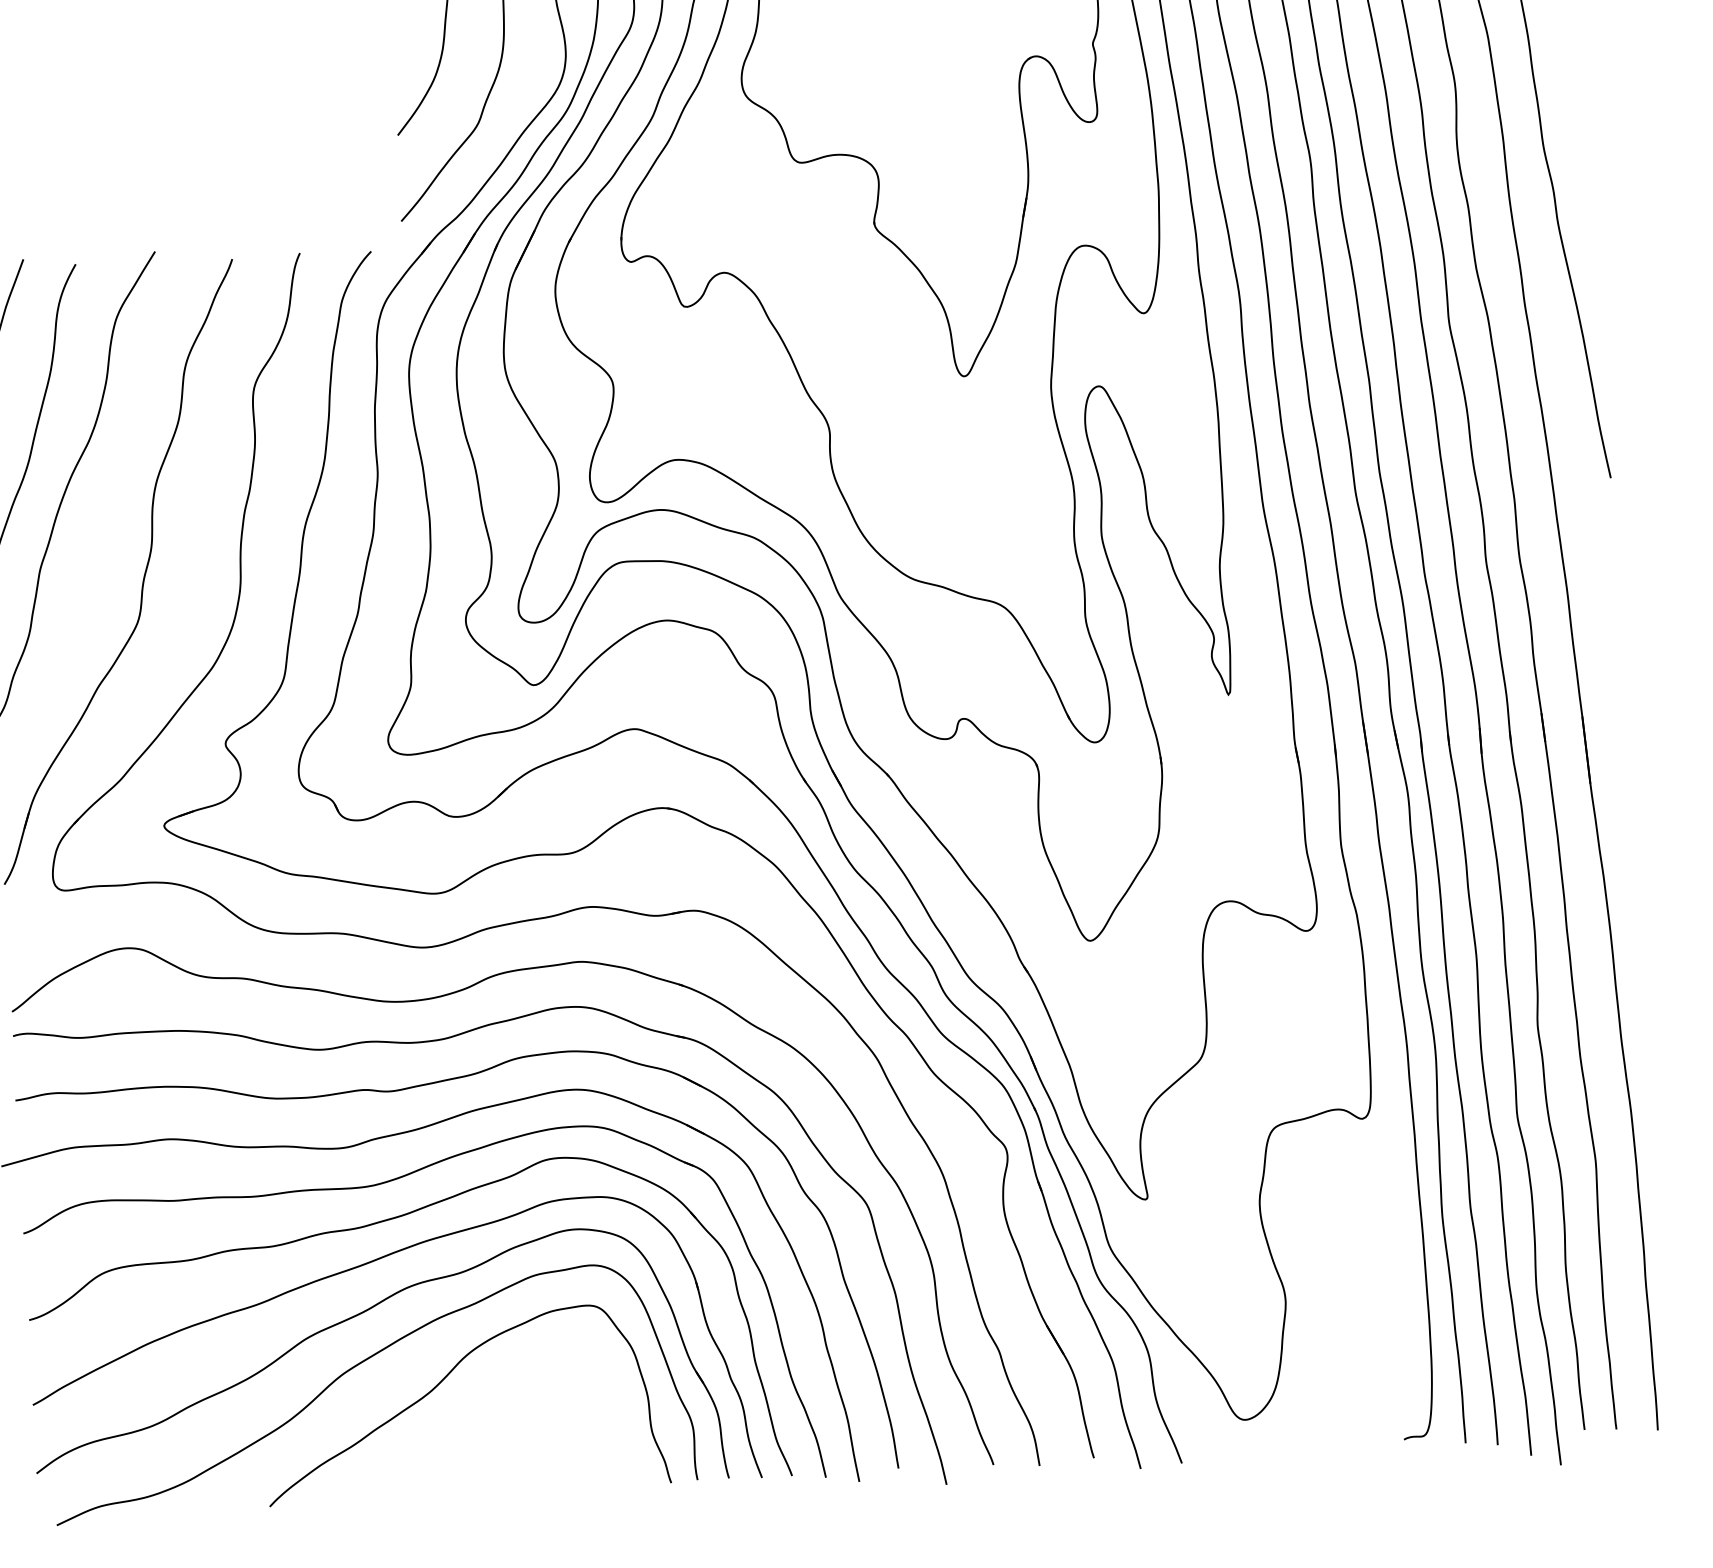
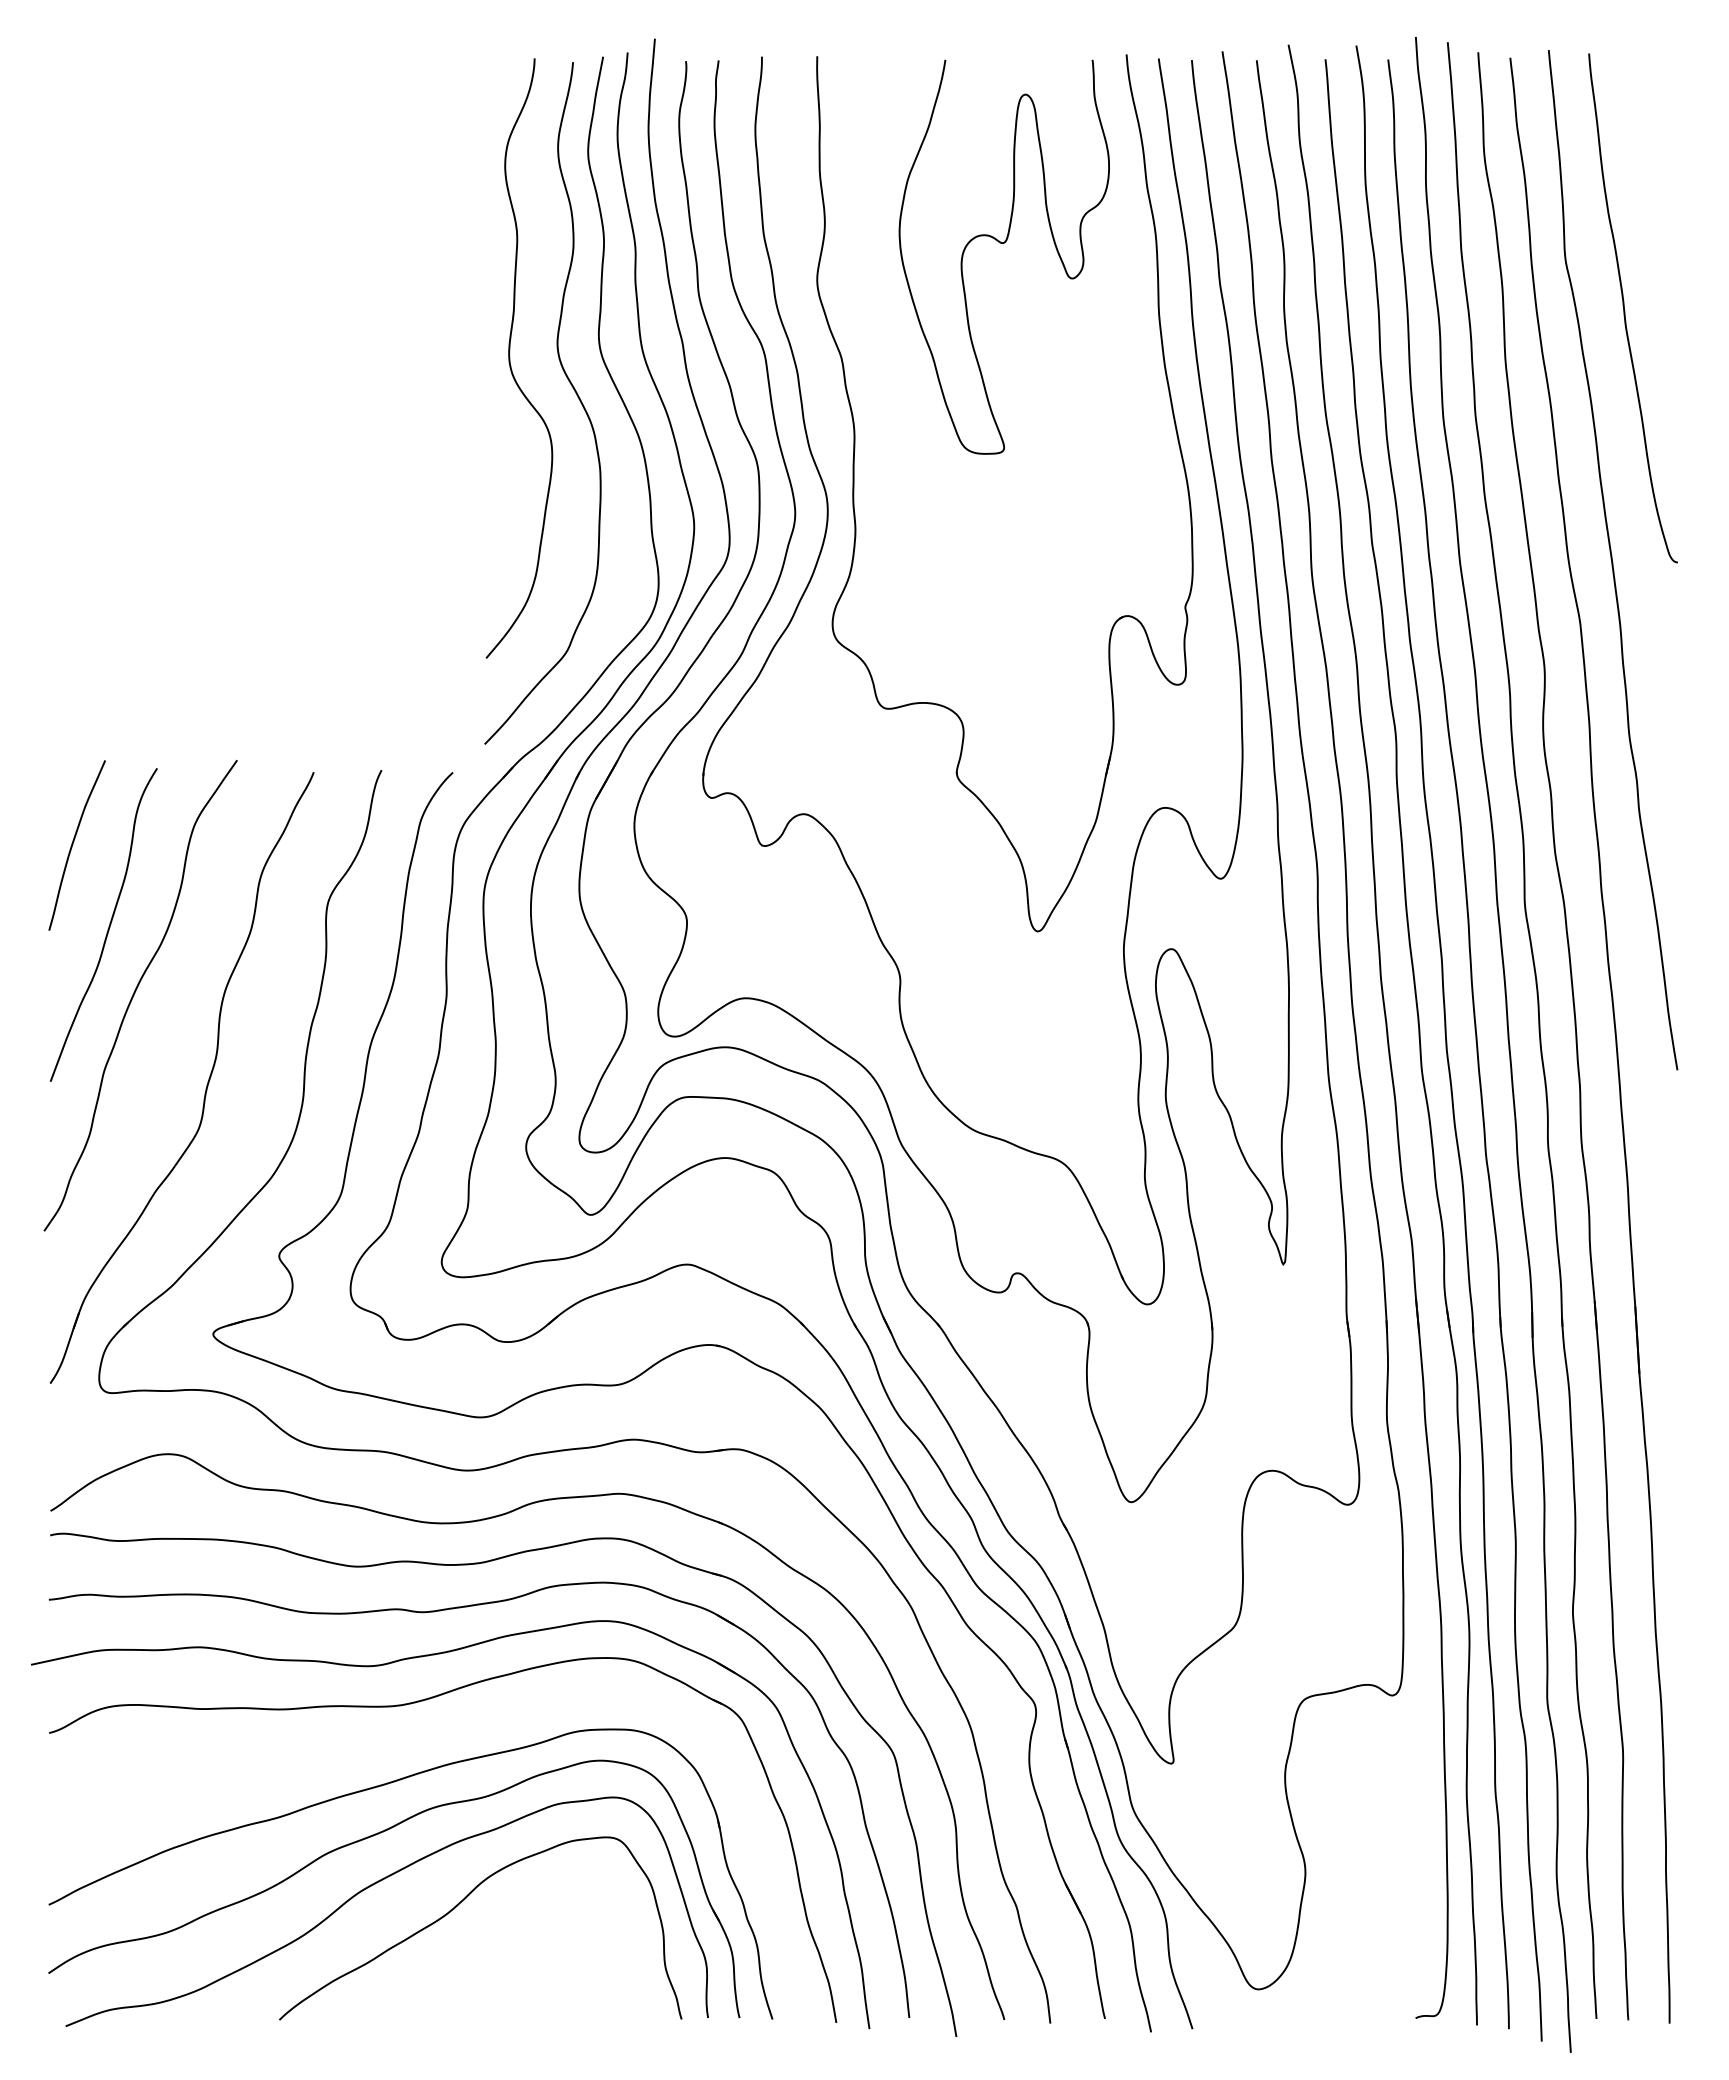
part: (374, 1224) -> (400, 1744), removed

